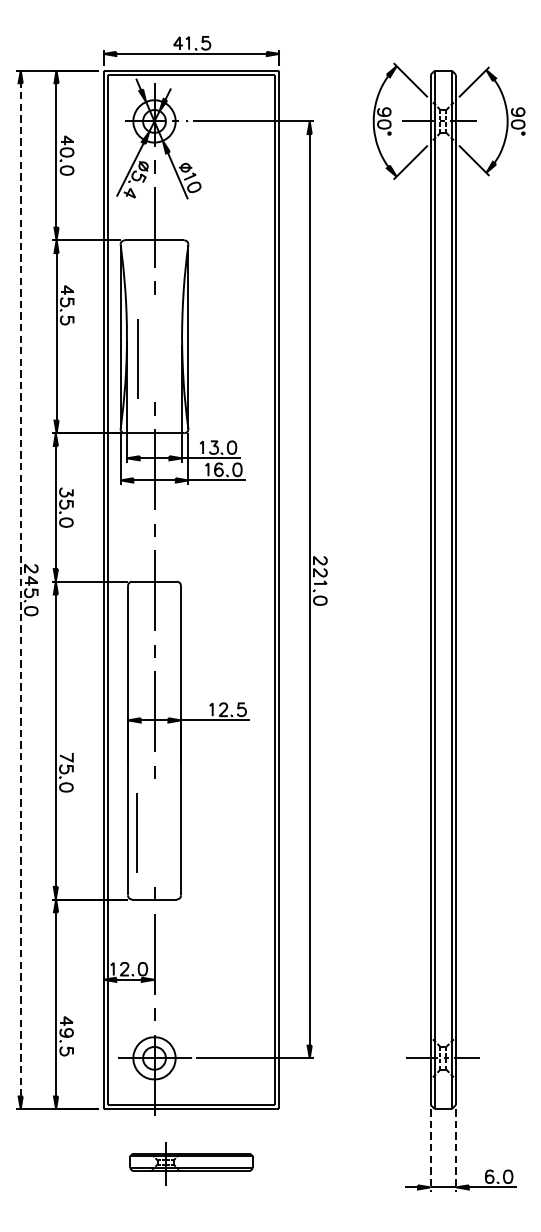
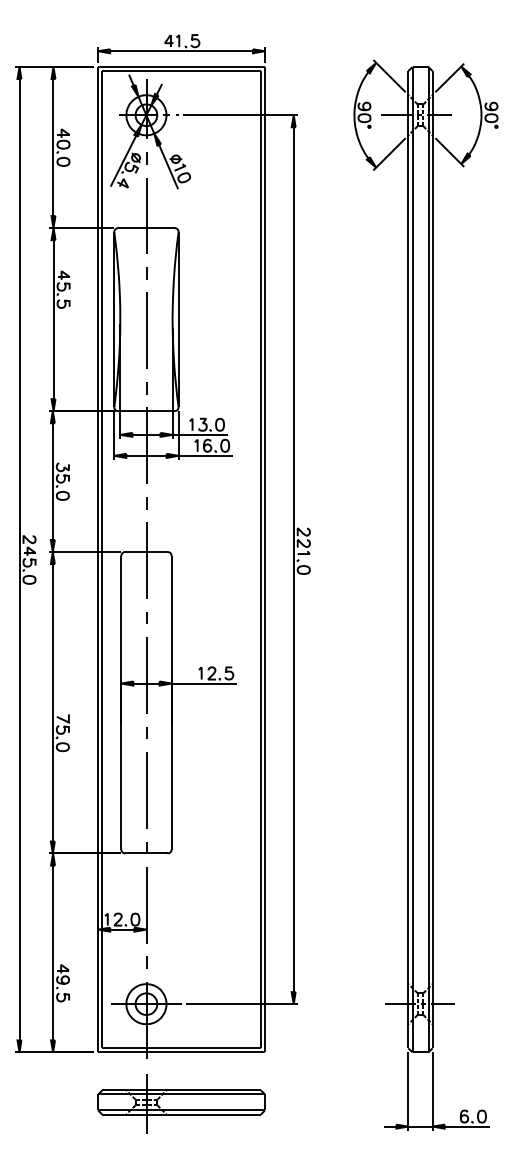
line: (137, 358) -> (146, 330), moved
line: (20, 589) -> (19, 559), dashed -> solid
line: (136, 833) -> (146, 790), moved
line: (430, 1151) -> (408, 1092), dashed -> solid
line: (456, 1151) -> (432, 1092), dashed -> solid
part: (191, 1163) -> (181, 1103), size x1.43

